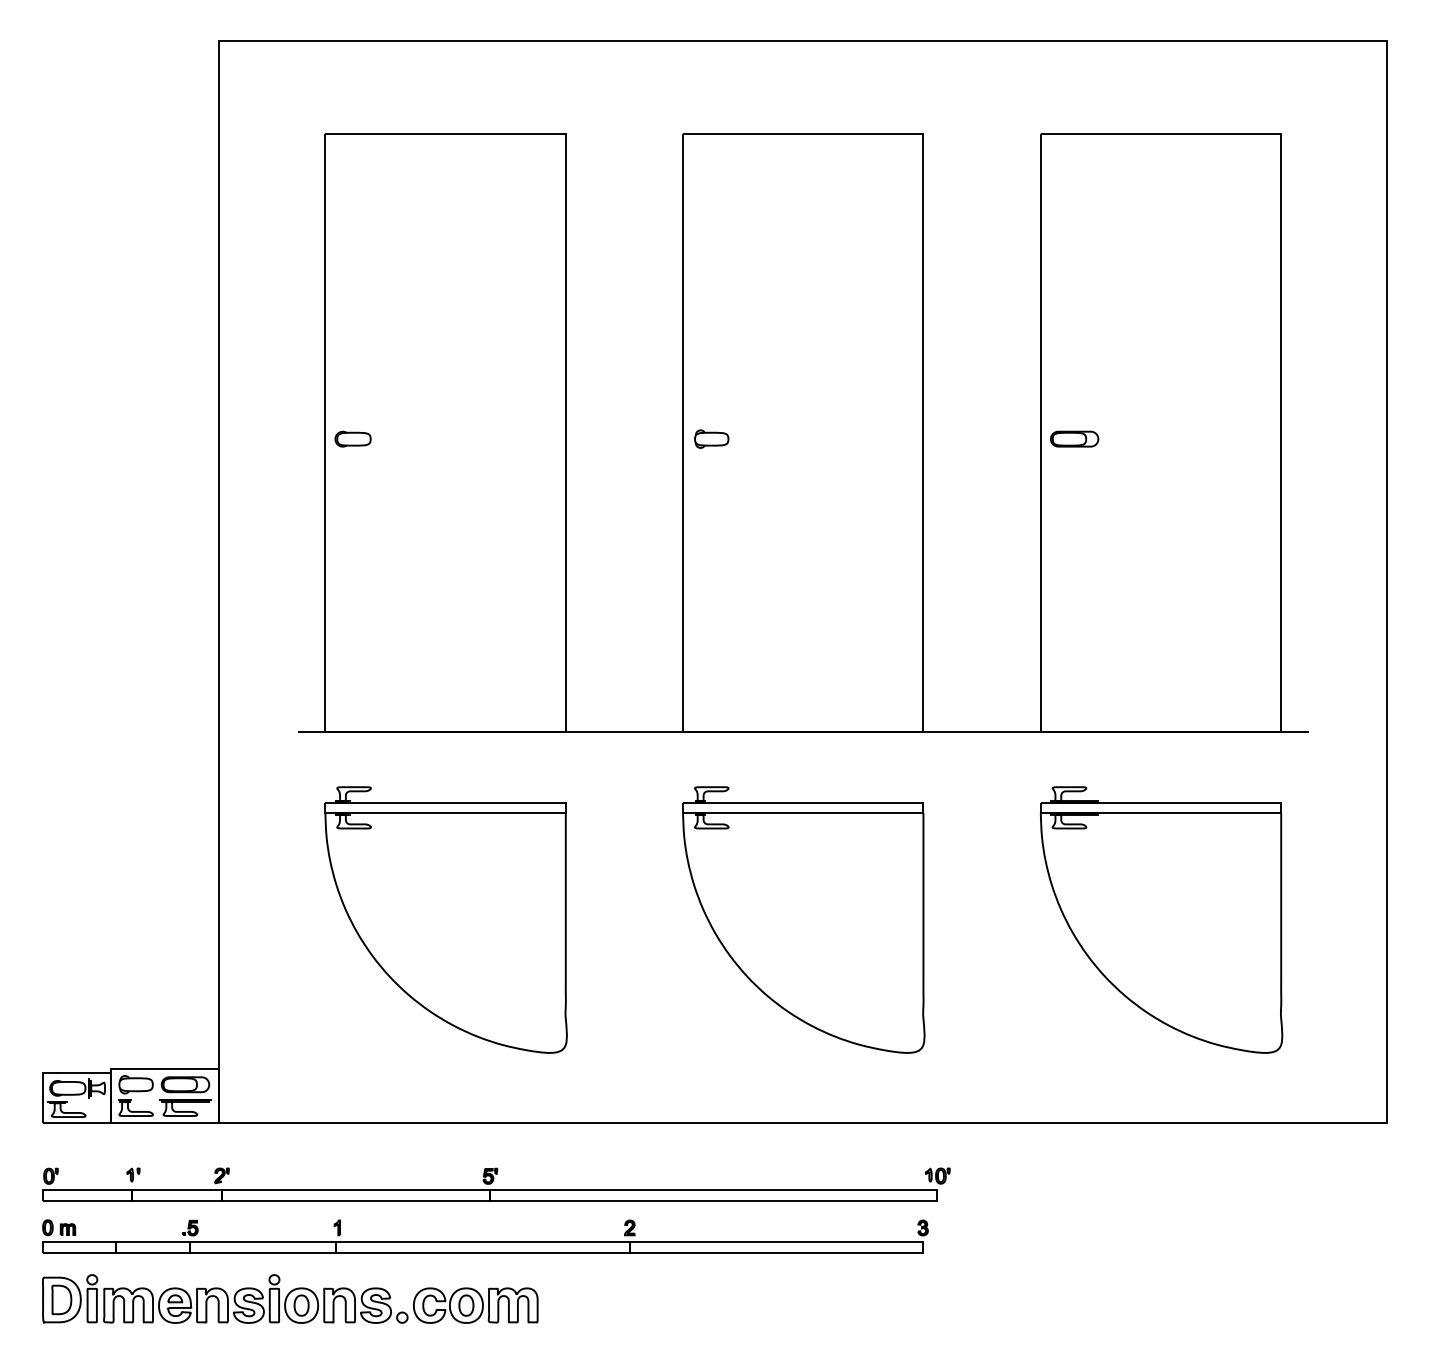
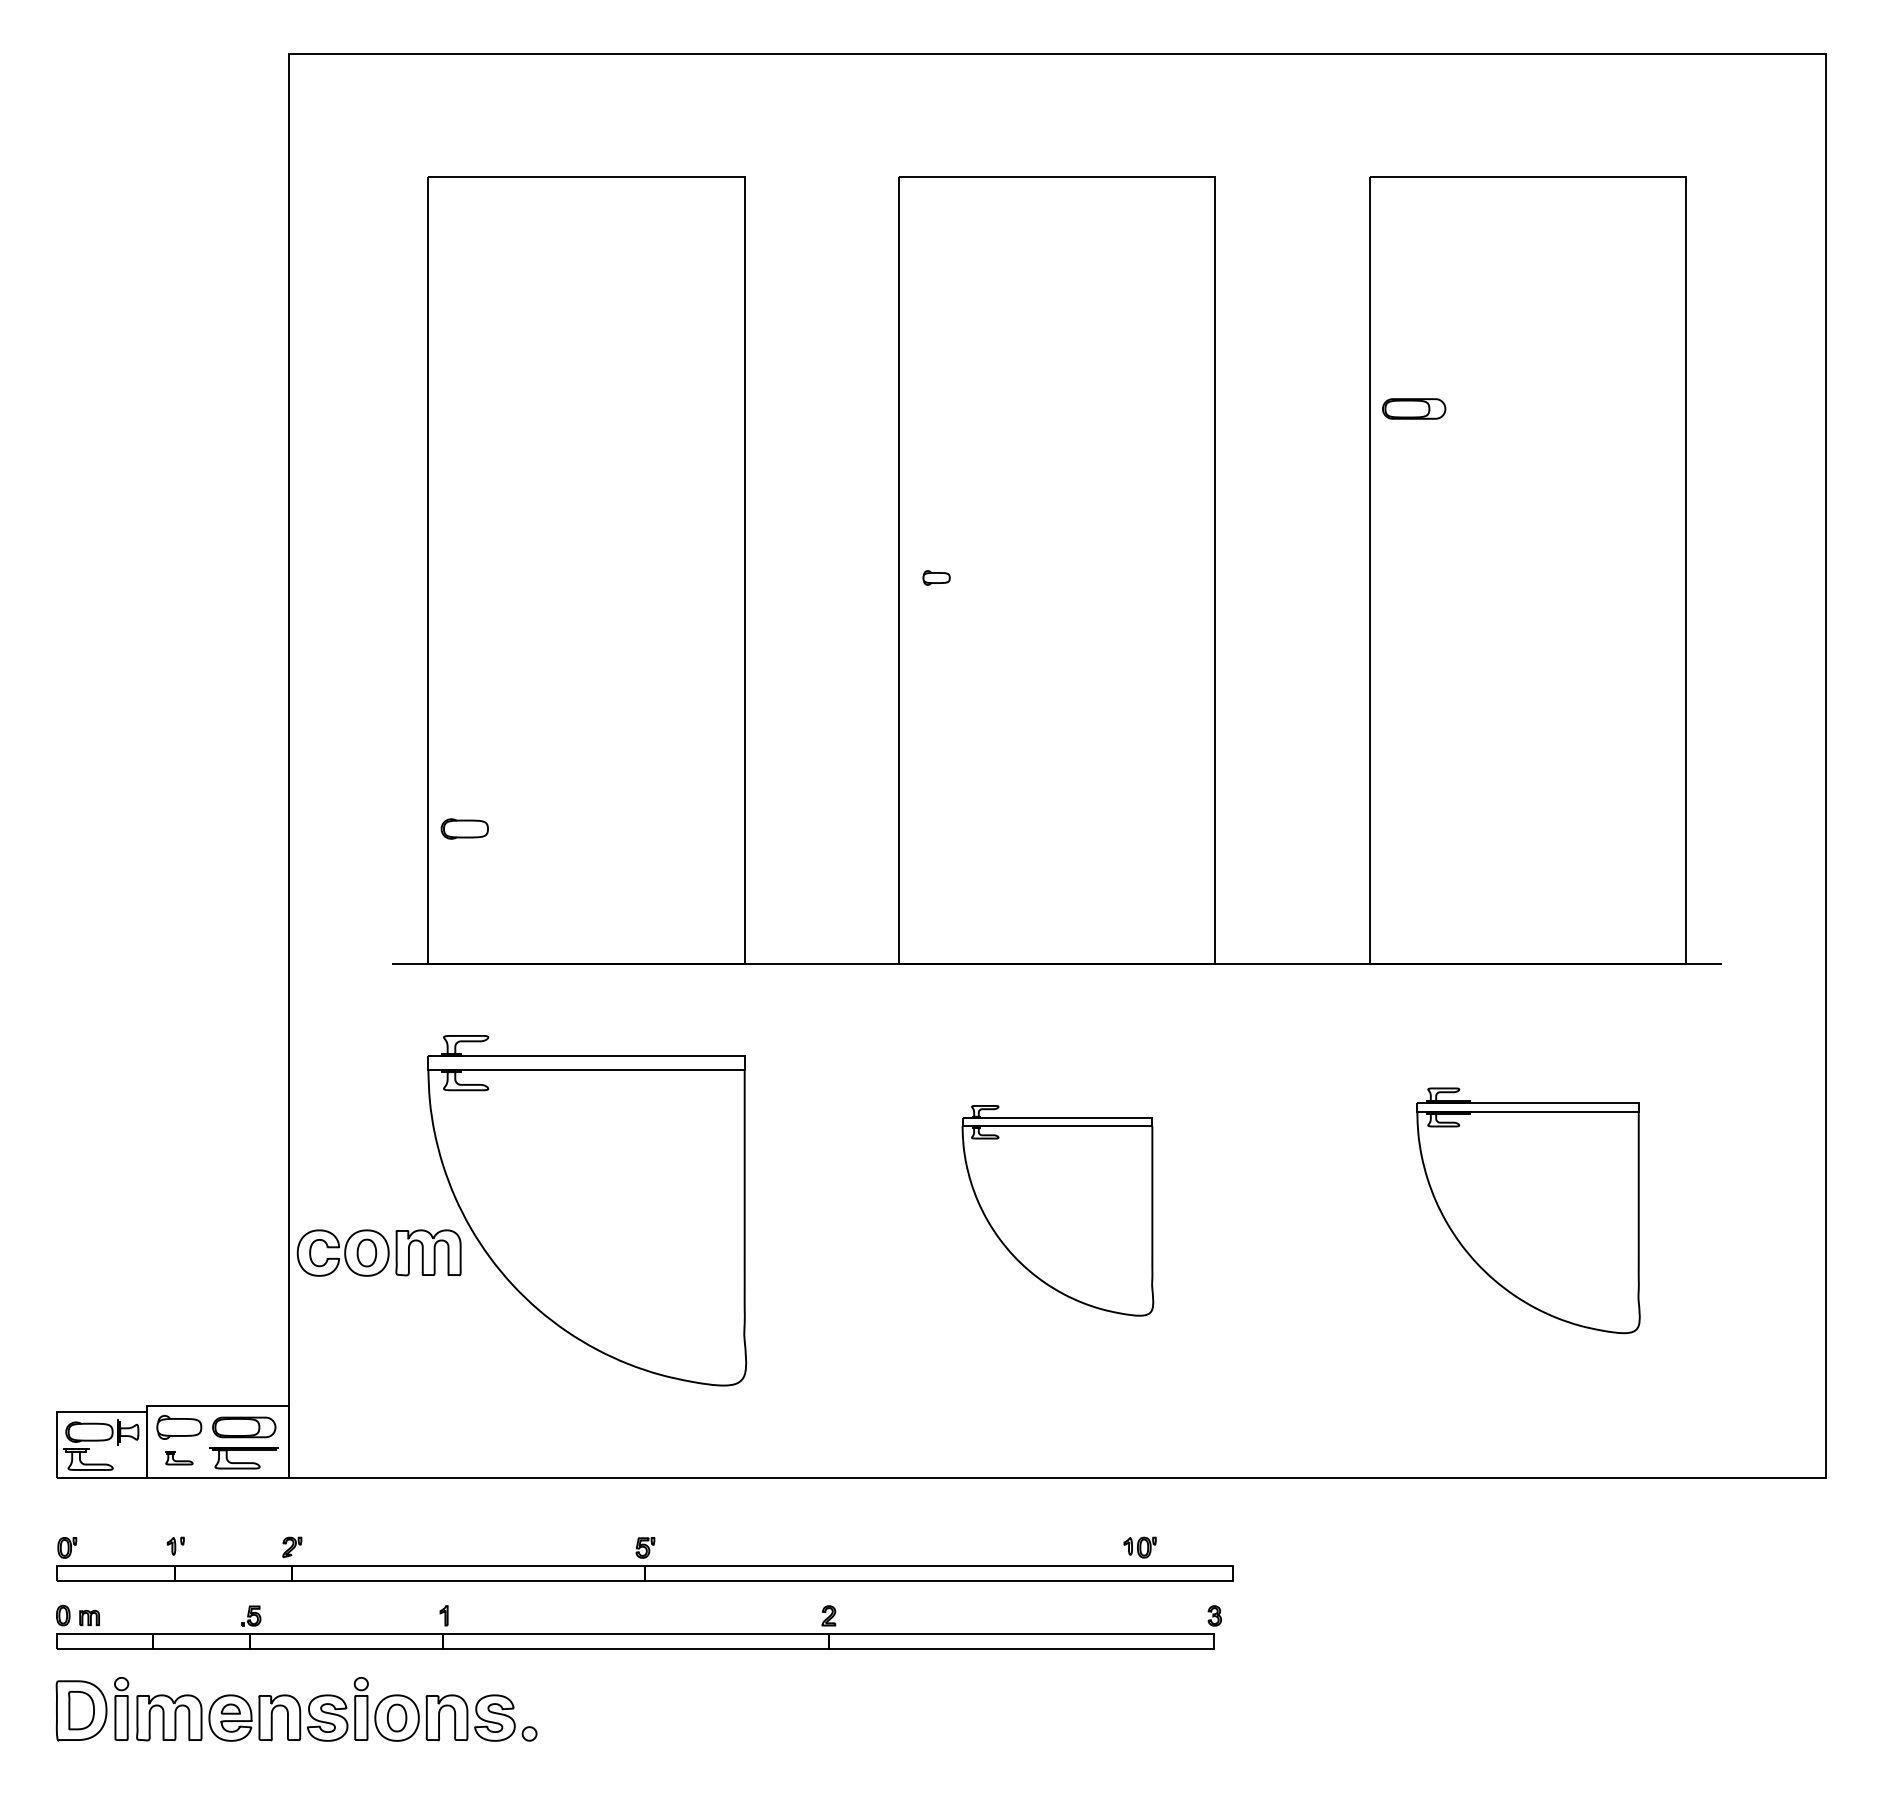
part: (352, 438) -> (464, 828), moved
part: (711, 438) -> (936, 577), size x0.6
part: (1074, 438) -> (1414, 408), moved
part: (803, 919) -> (1057, 1210), size x0.6
part: (1161, 919) -> (1528, 1210), size x0.7
part: (136, 1108) -> (179, 1458), size x0.6
part: (937, 1176) -> (1139, 1547), moved
part: (475, 1305) -> (378, 1252), moved

